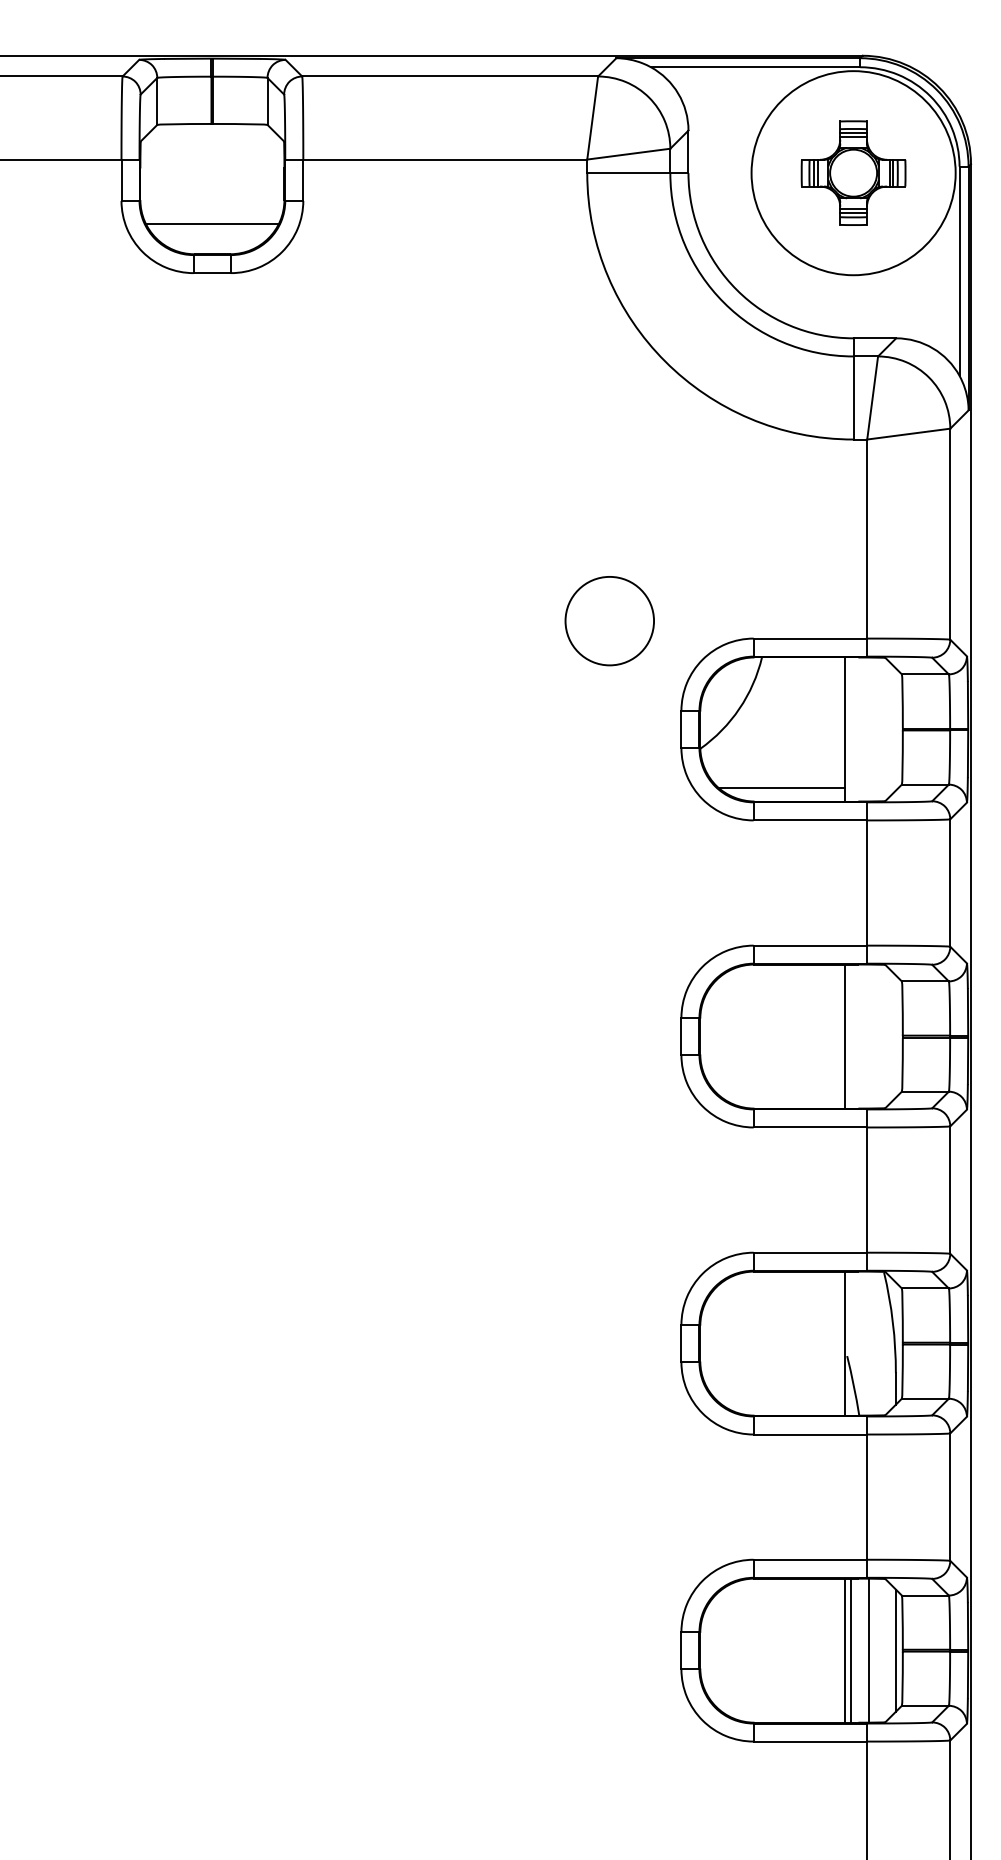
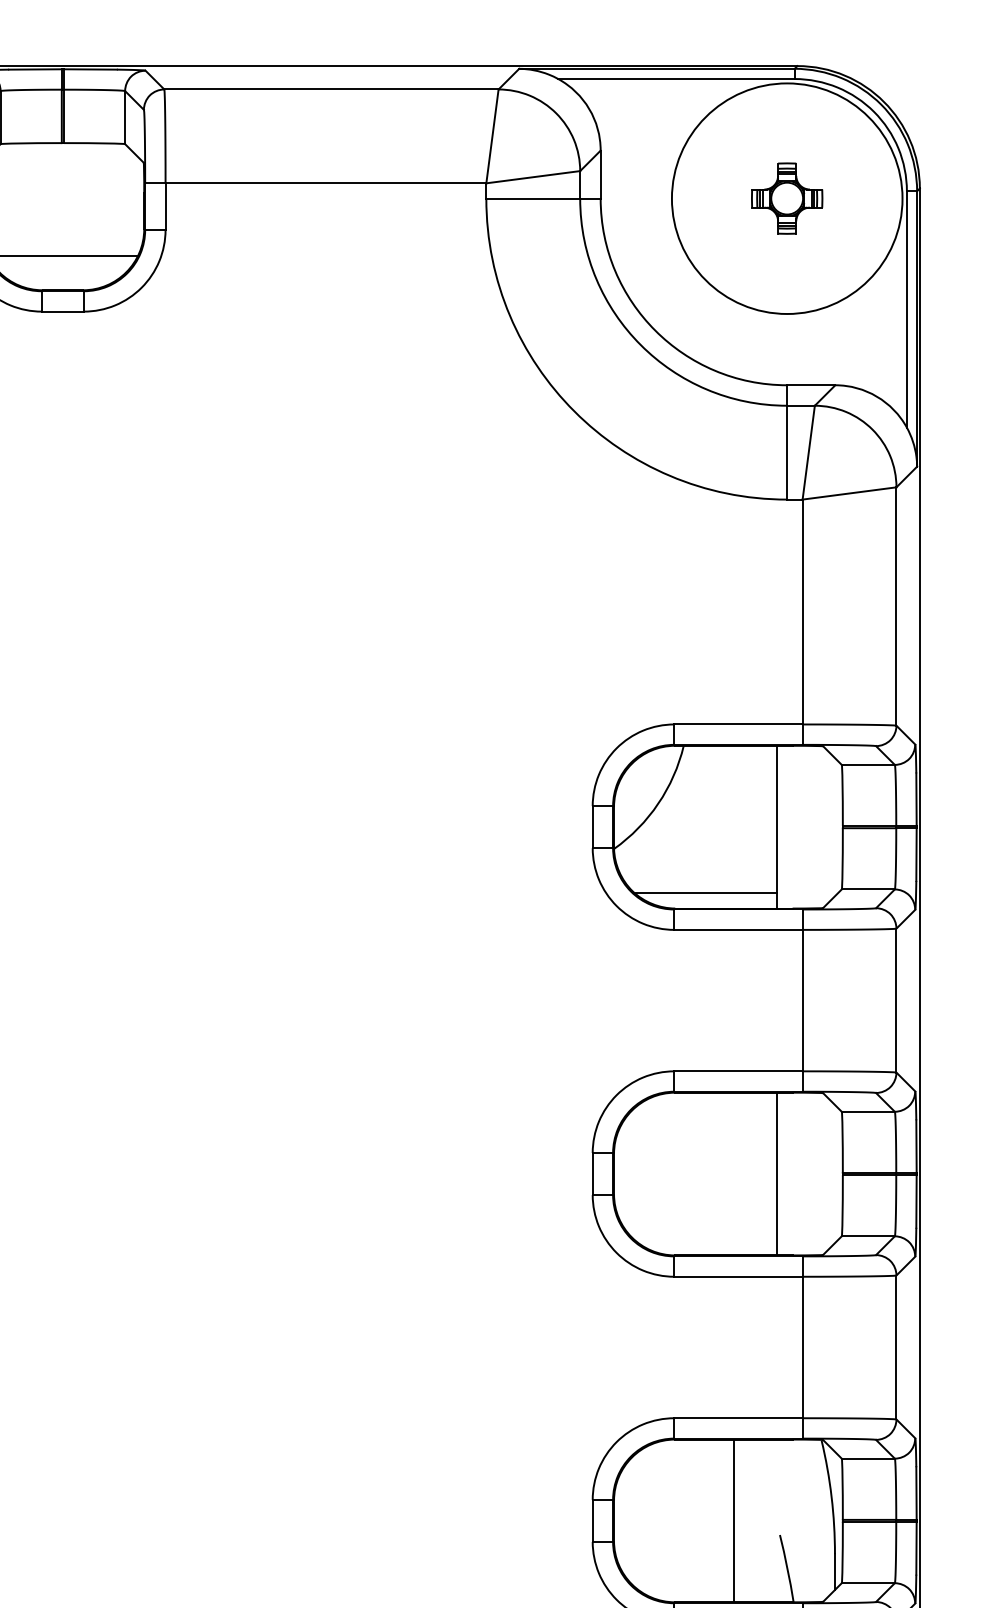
part: (853, 172) -> (787, 197), size x0.6
circle: (609, 621) -> (511, 705), removed
line: (844, 1343) -> (734, 1520), moved

